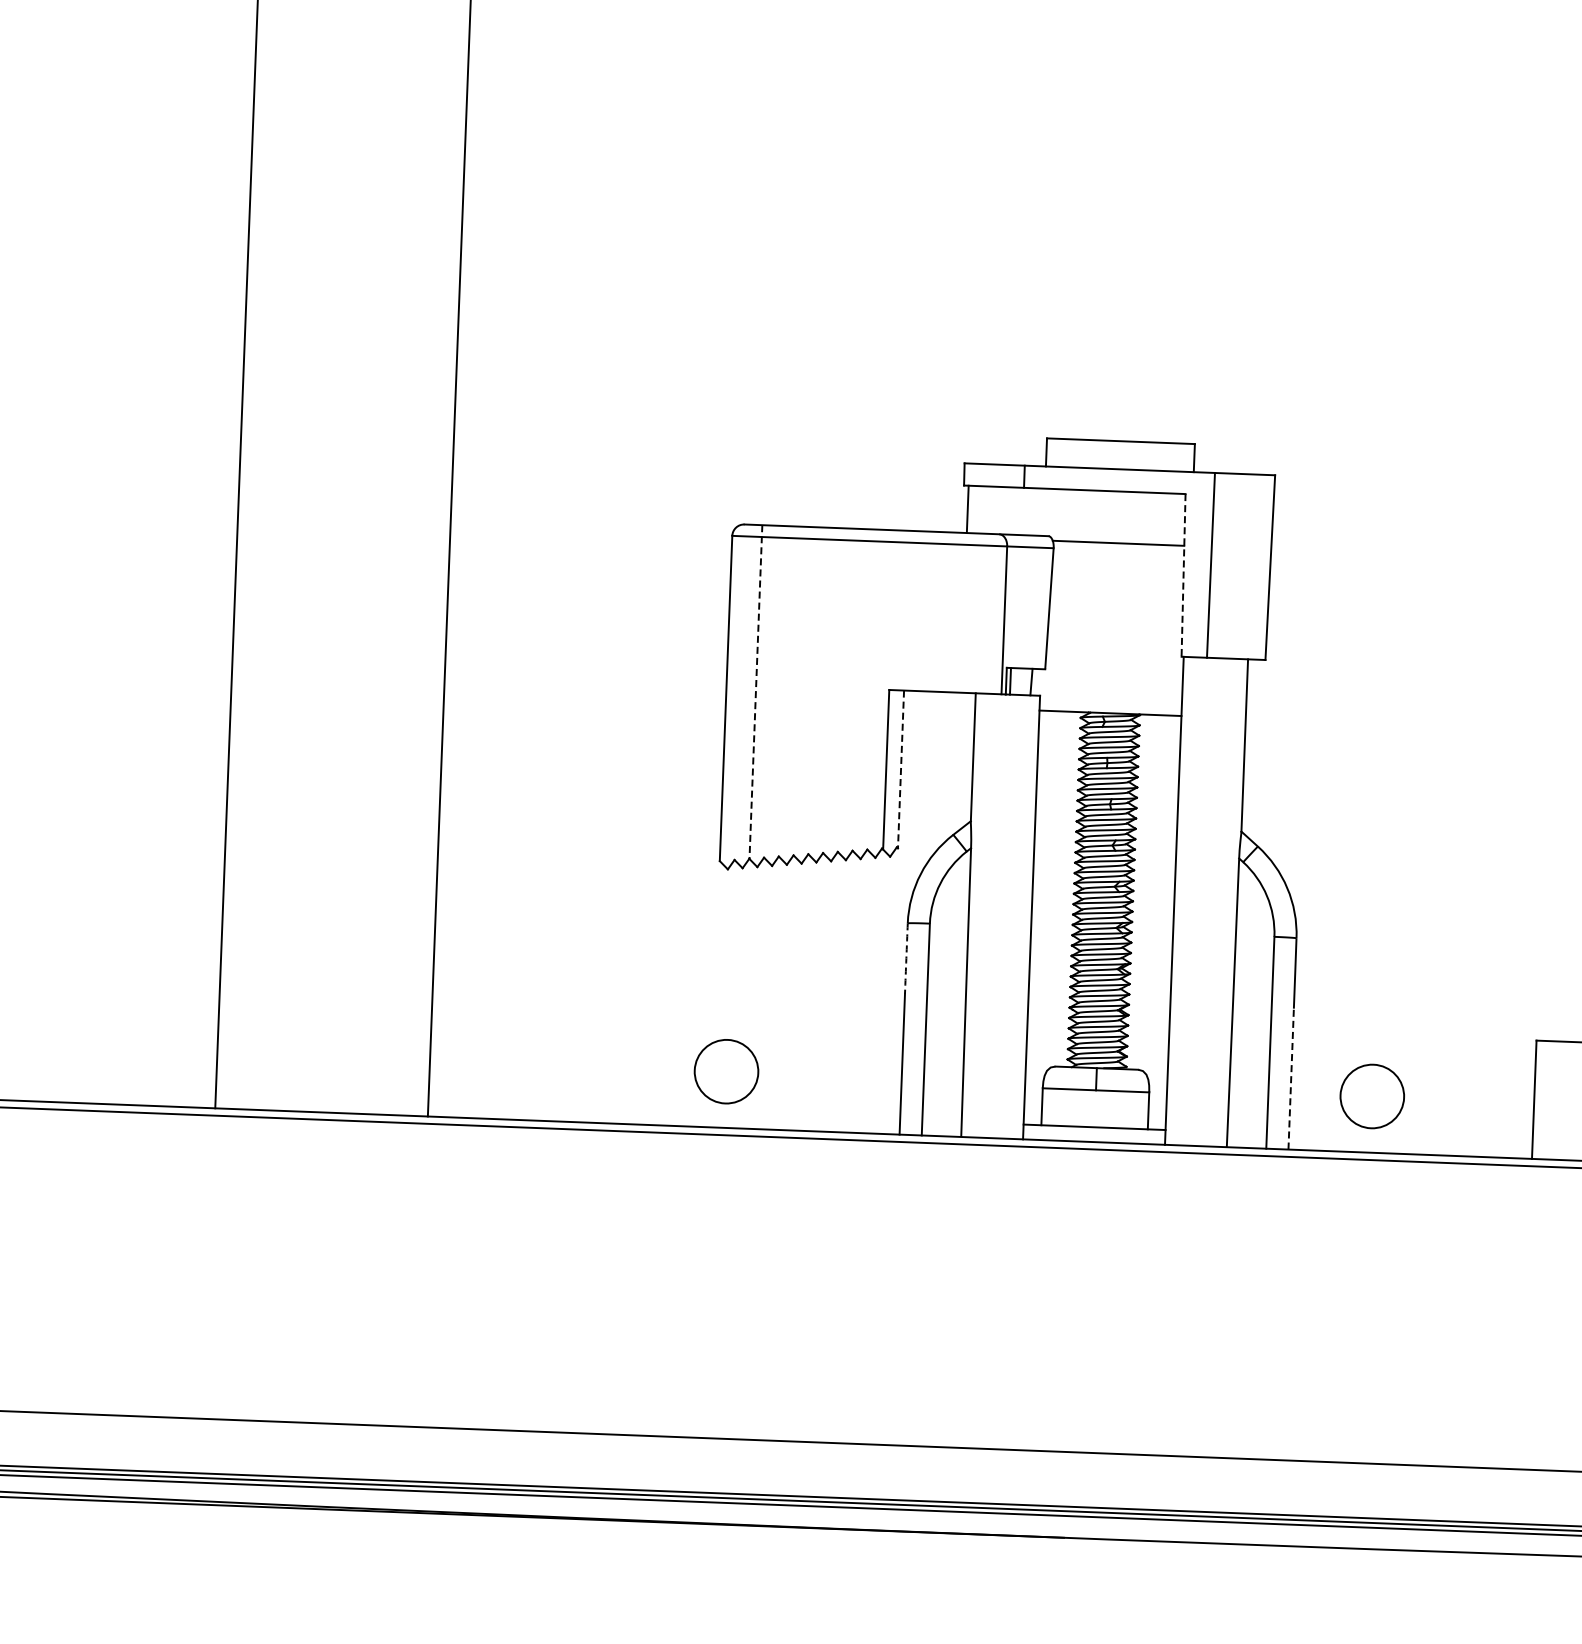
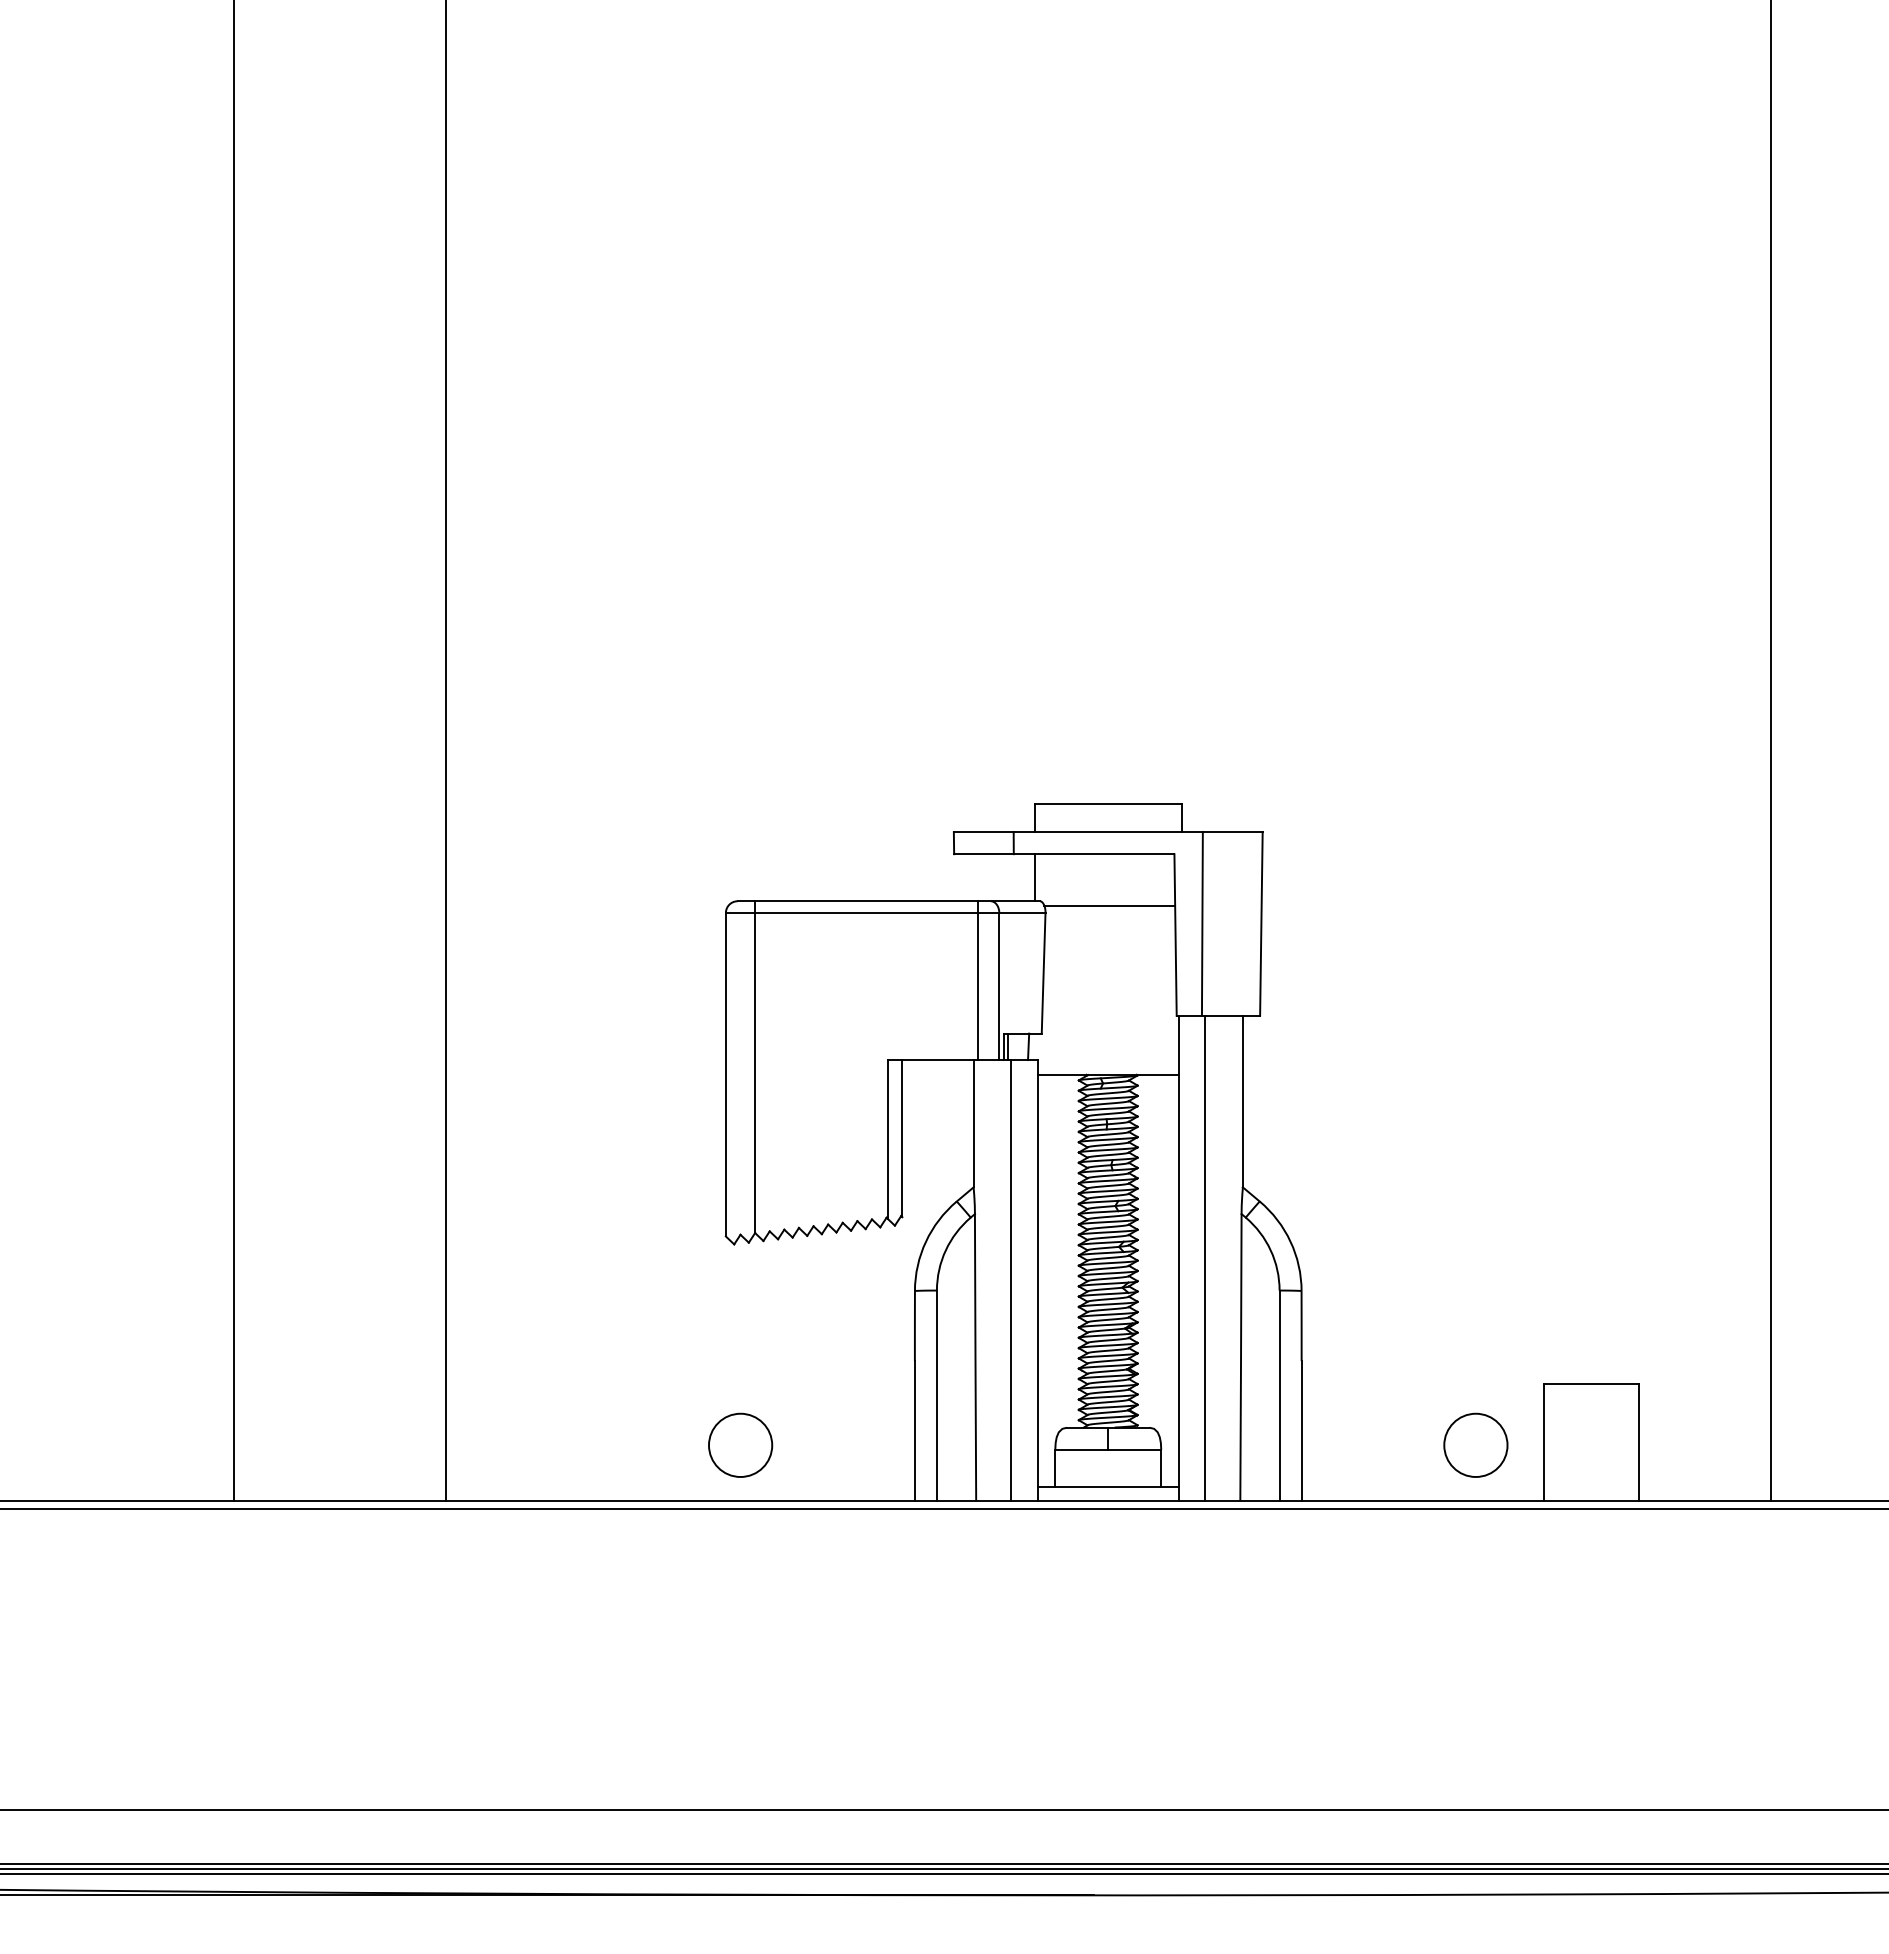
line: (967, 509) -> (1034, 877), moved
line: (1183, 575) -> (1175, 935), dashed -> solid
line: (983, 613) -> (978, 980), added
line: (756, 692) -> (755, 1067), dashed -> solid
line: (901, 769) -> (902, 1138), dashed -> solid
line: (1201, 901) -> (1205, 1258), added
line: (1005, 916) -> (1011, 1280), added
arc: (905, 958) -> (914, 1326), dashed -> solid
line: (1291, 1078) -> (1301, 1430), dashed -> solid
circle: (1371, 1095) -> (1475, 1444), moved

